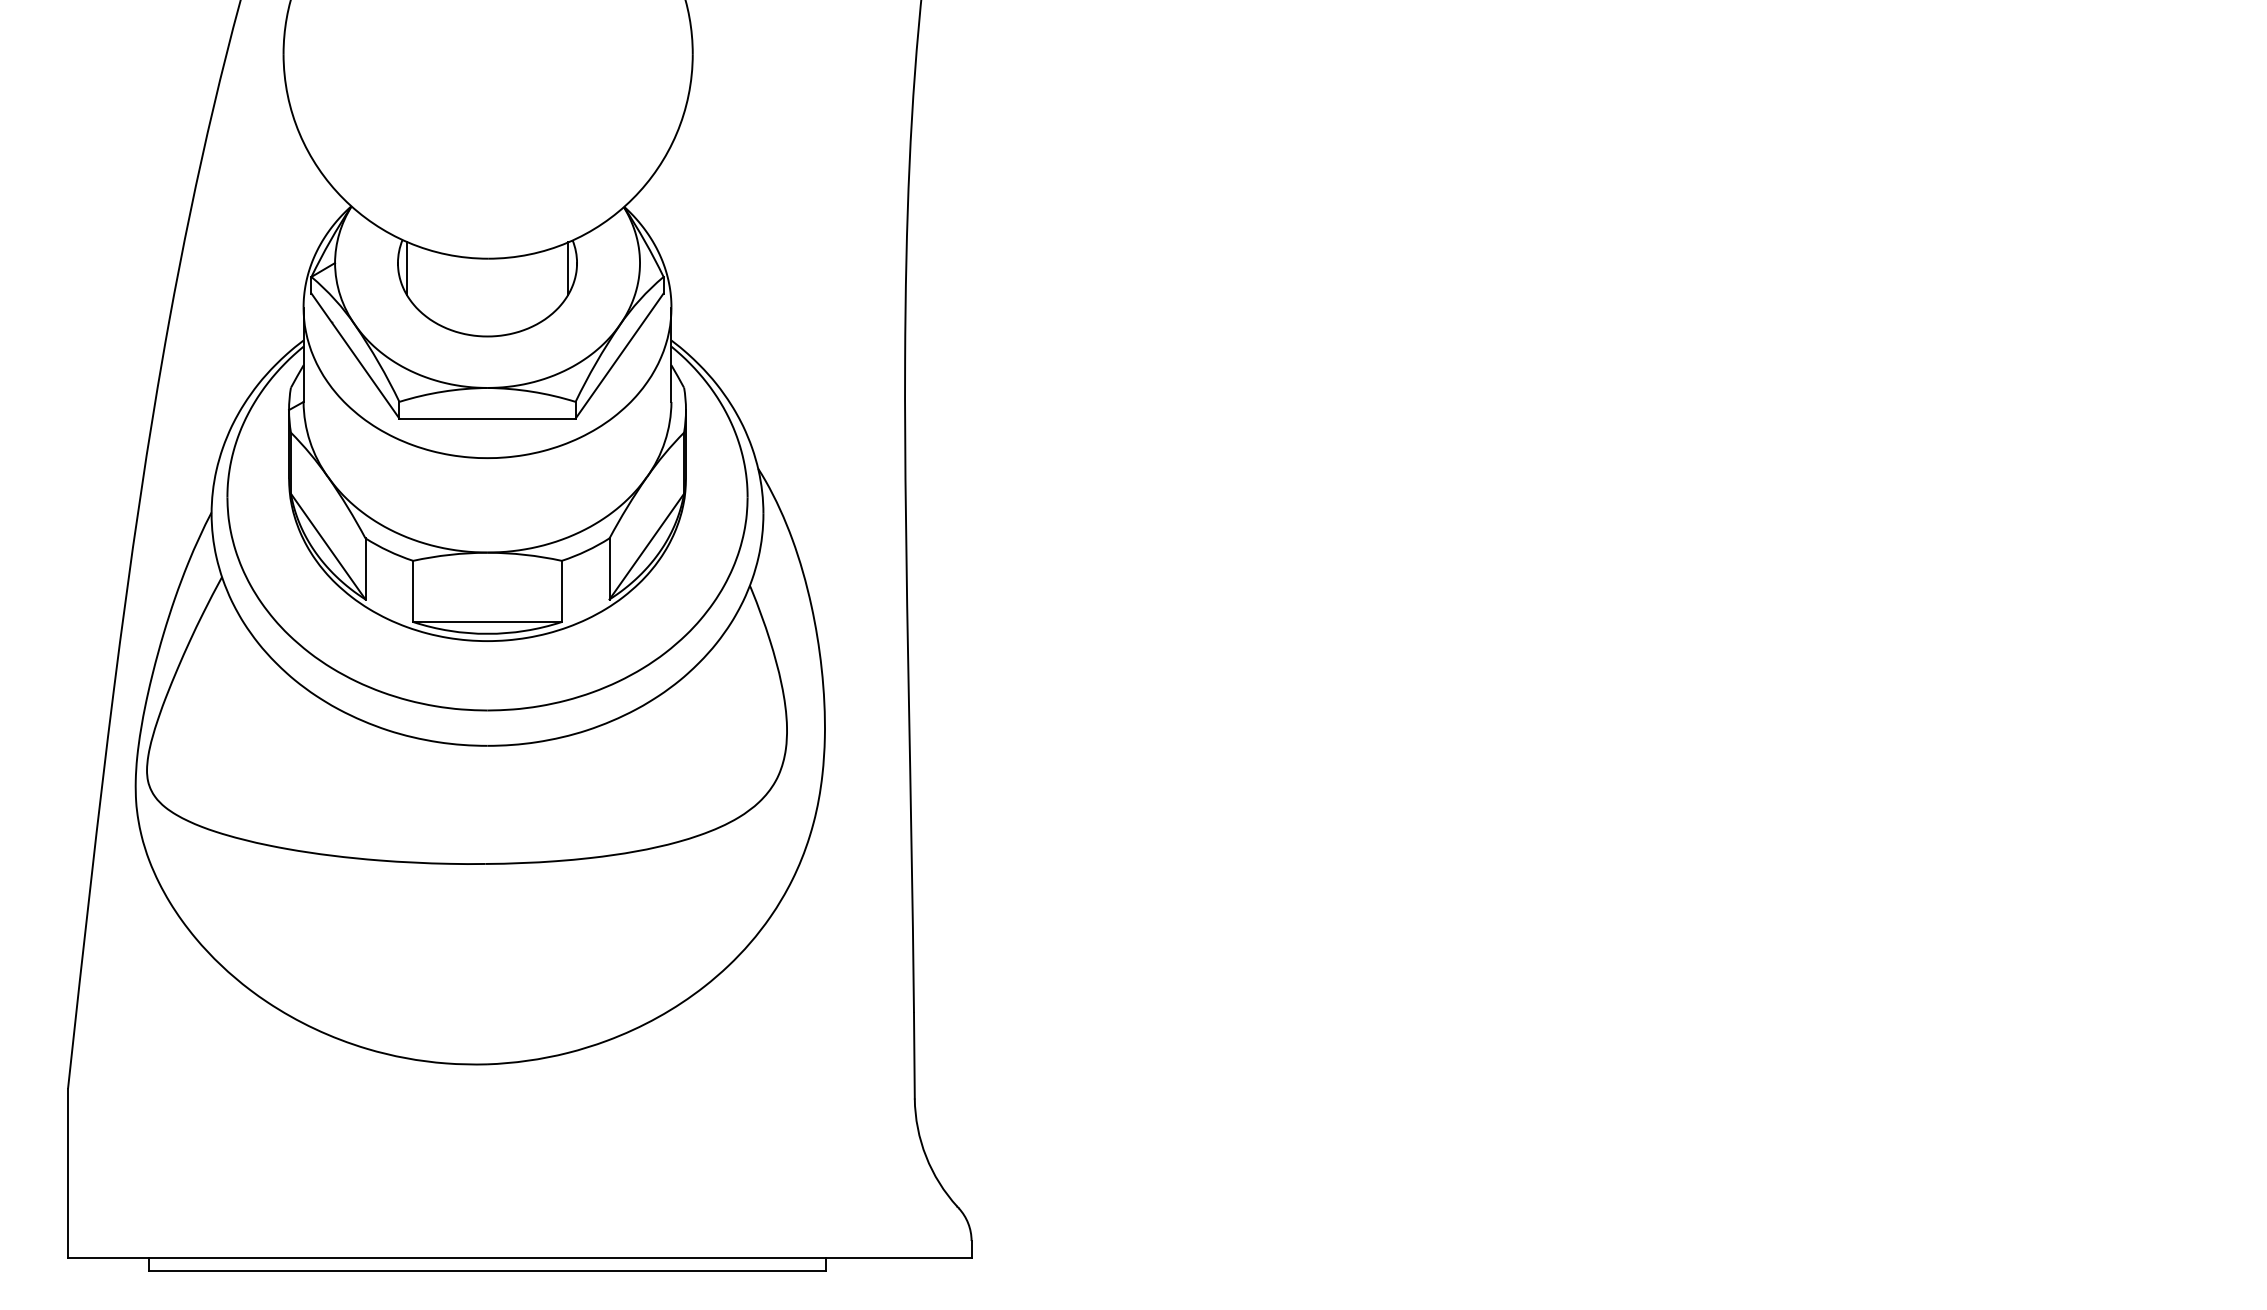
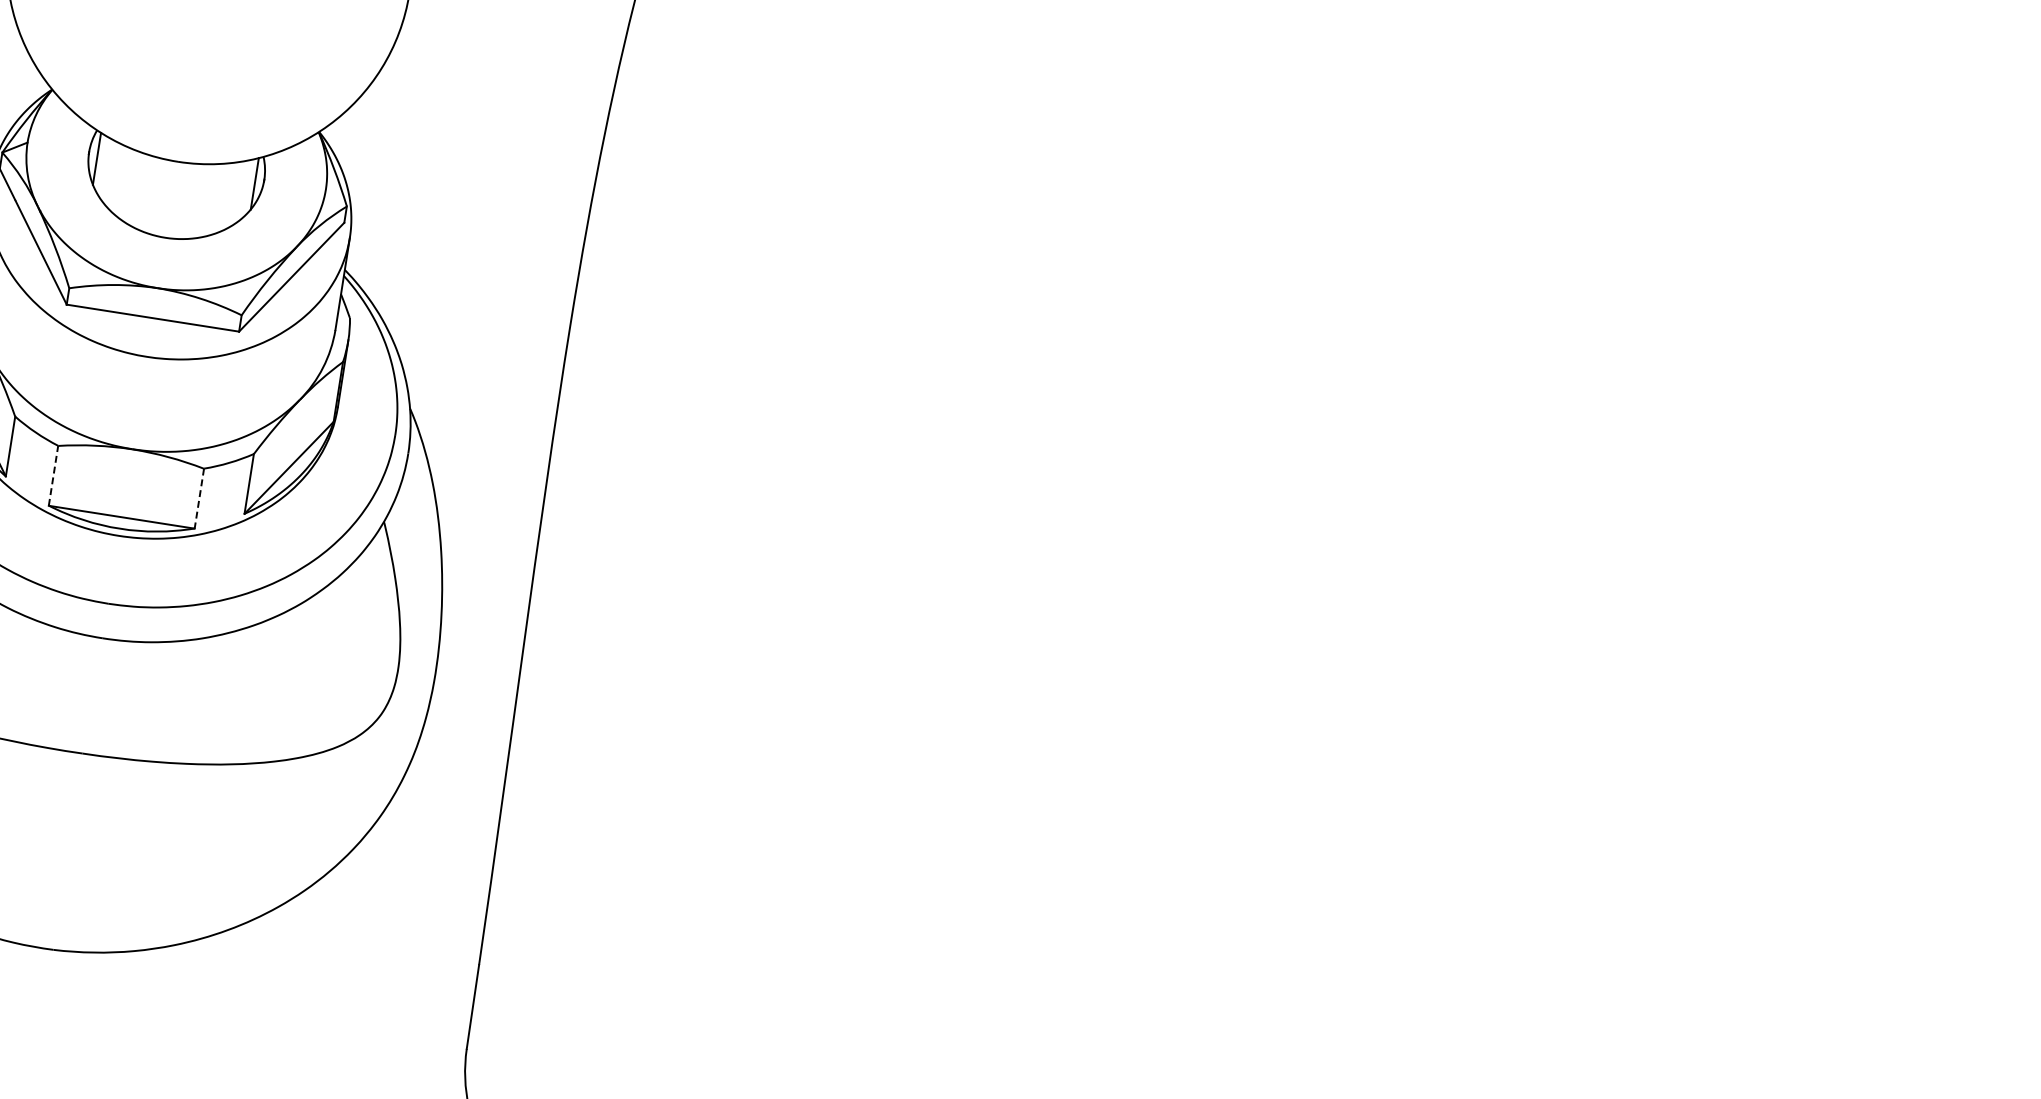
line: (412, 591) -> (53, 475), solid -> dashed
line: (562, 591) -> (199, 498), solid -> dashed

